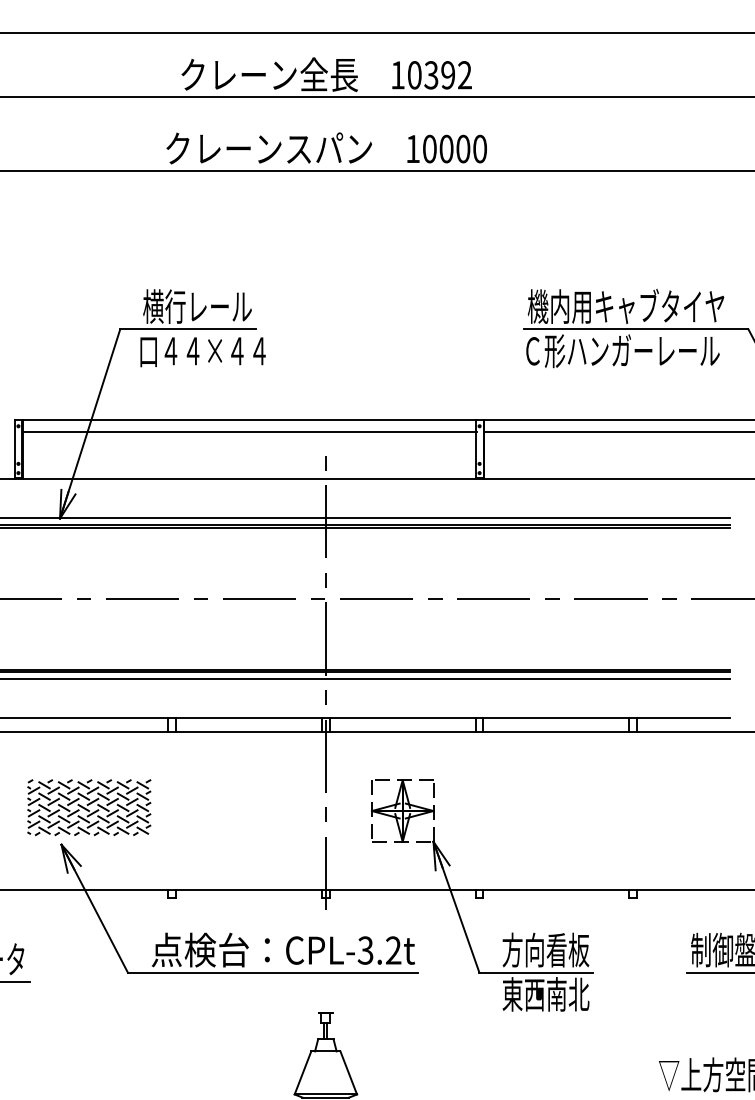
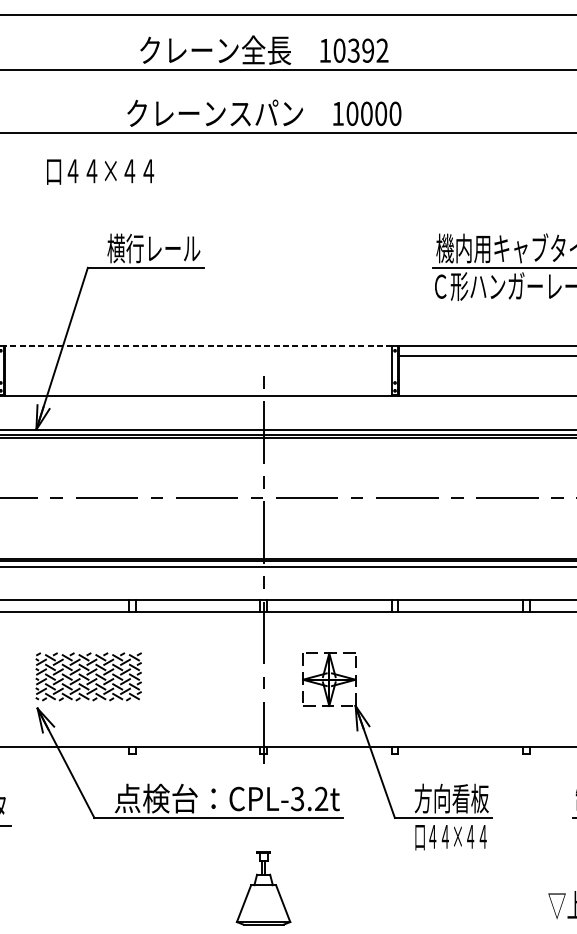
text: (202, 352) -> (100, 172), moved
line: (249, 420) -> (198, 345), solid -> dashed
line: (249, 432) -> (198, 356), removed
part: (89, 807) -> (88, 676), moved
text: (545, 994) -> (451, 836), 東西南北 -> 口４４×４４

